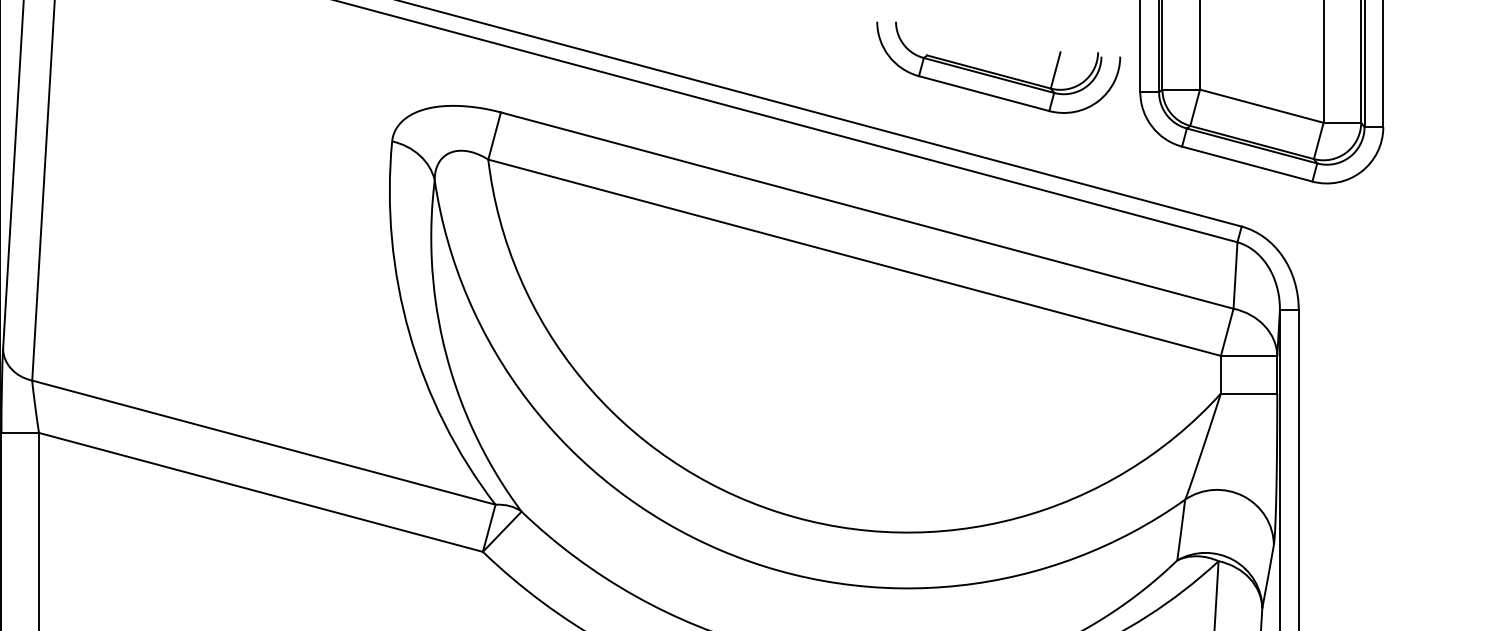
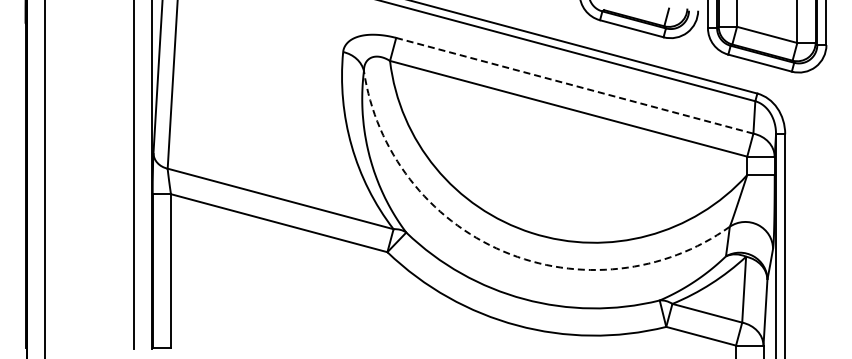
line: (866, 209) -> (574, 85), solid -> dashed
arc: (720, 550) -> (503, 251), solid -> dashed

